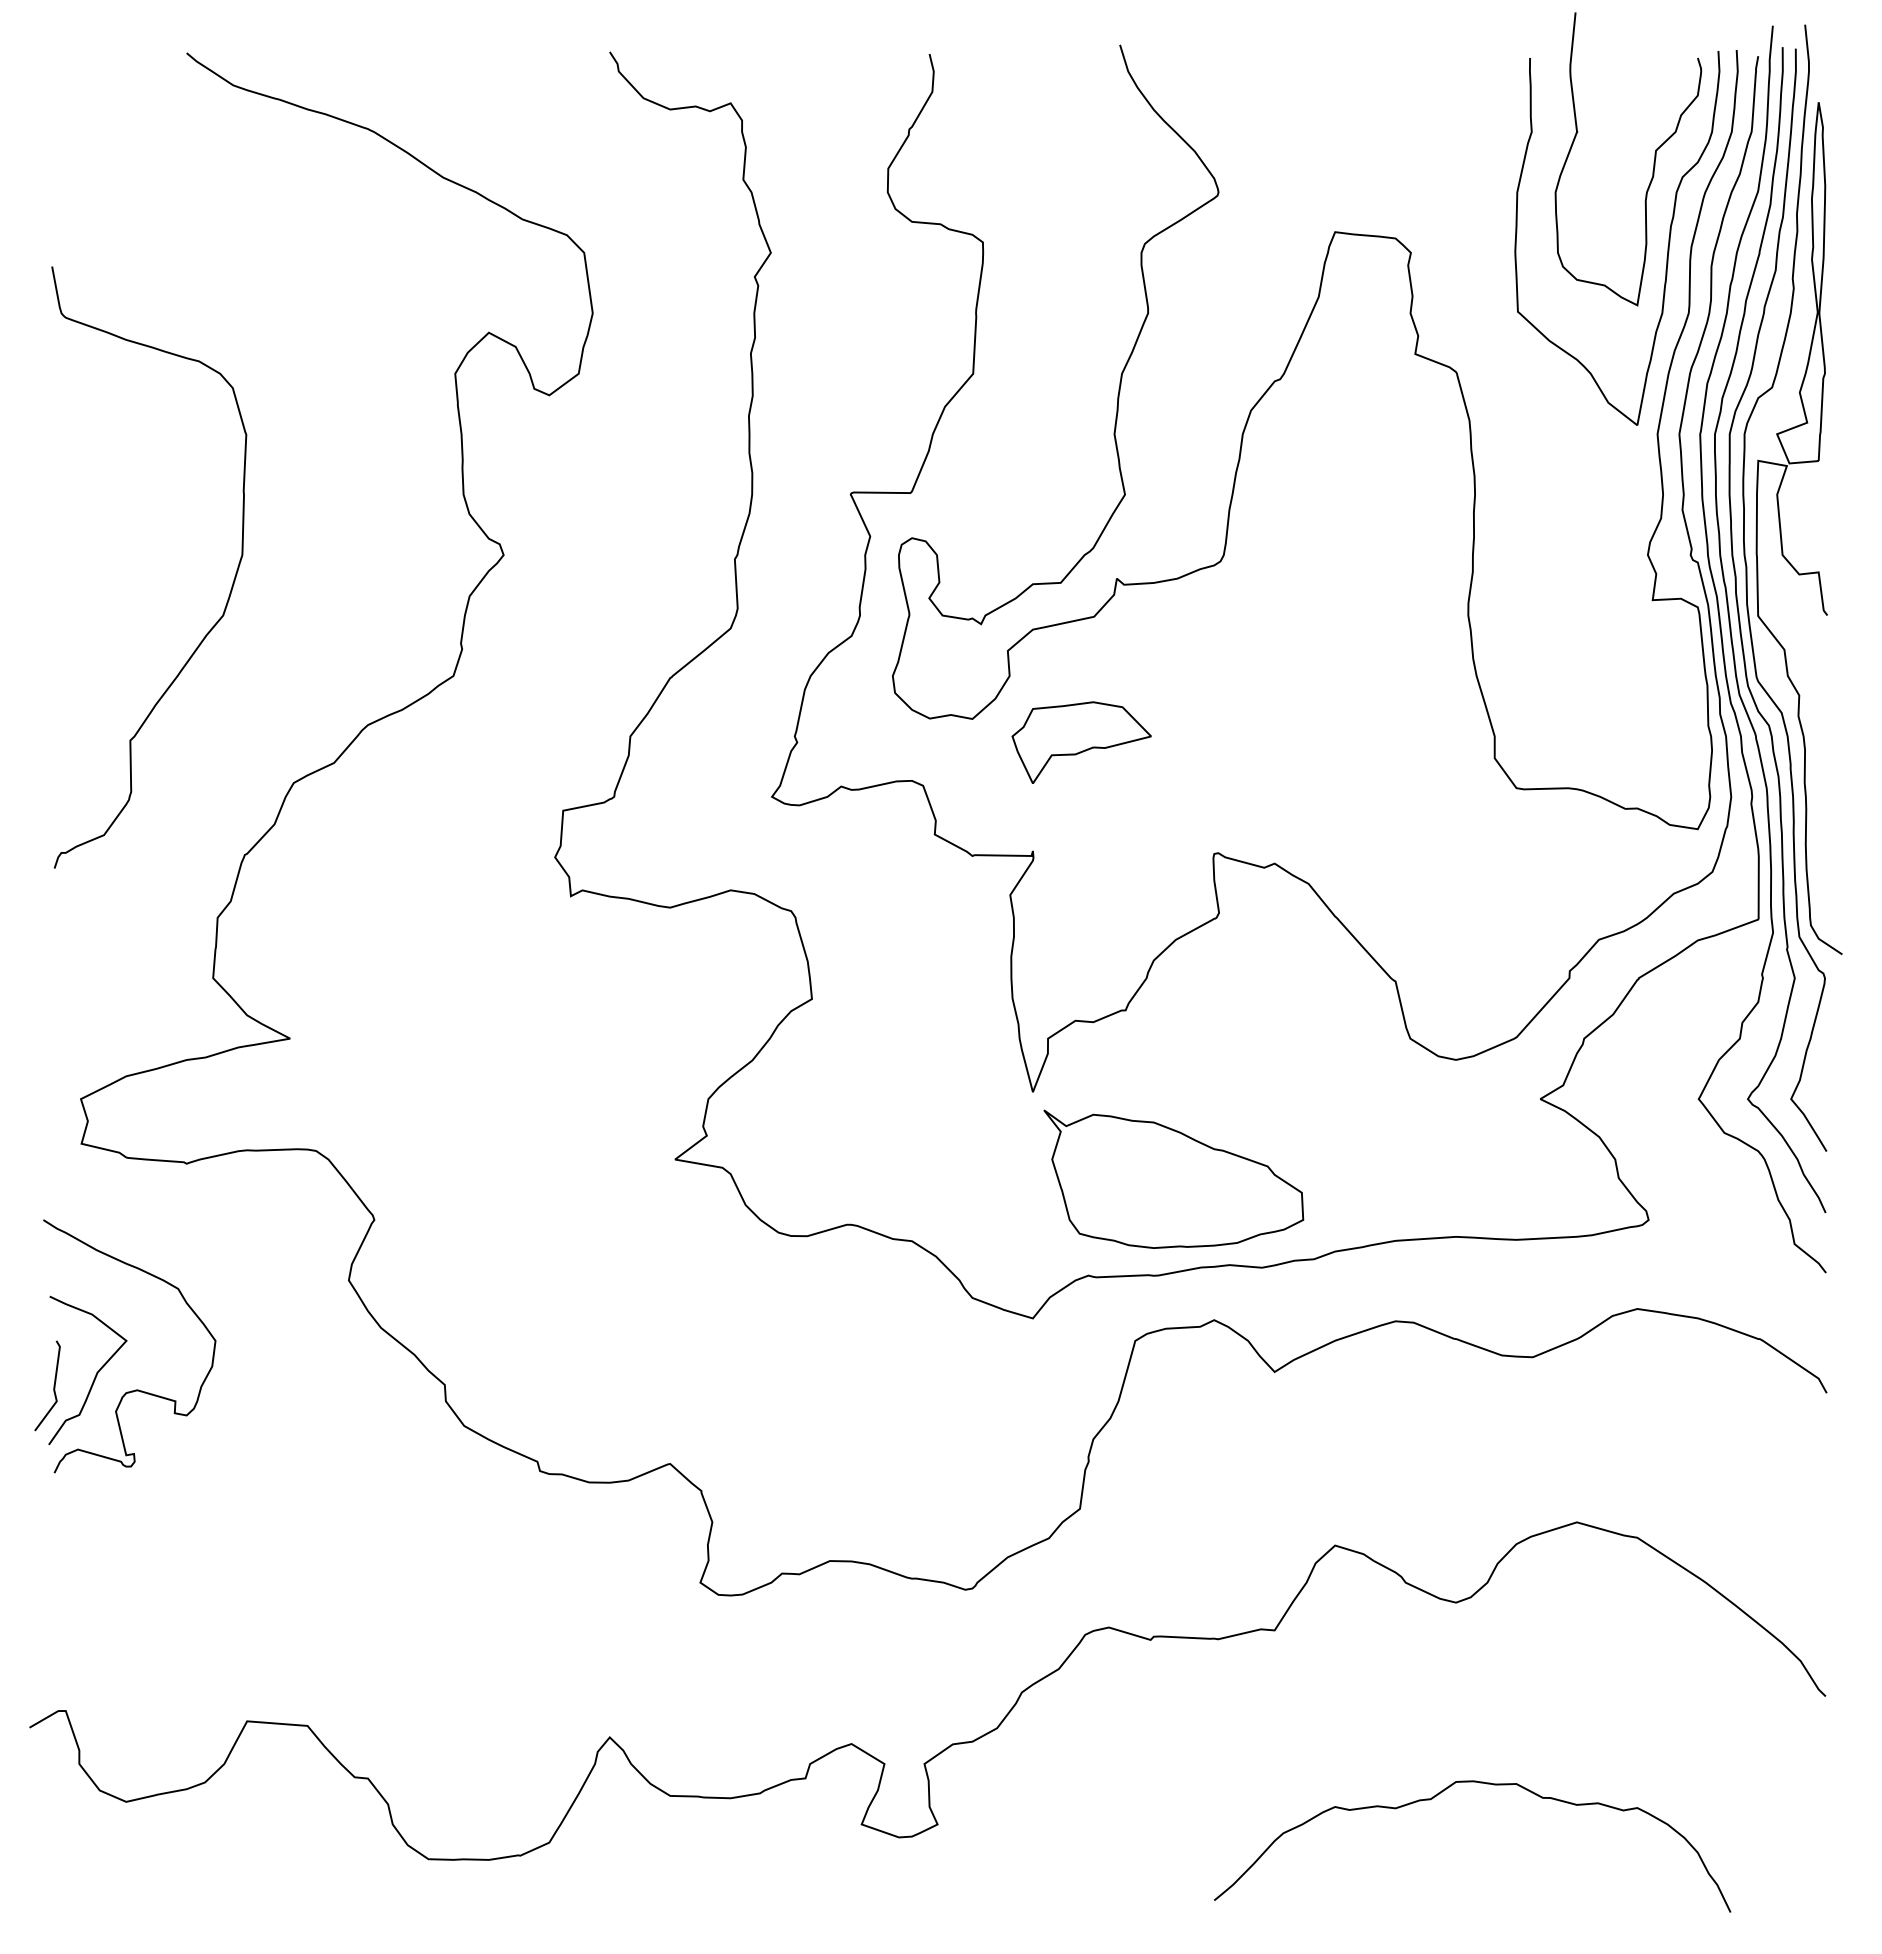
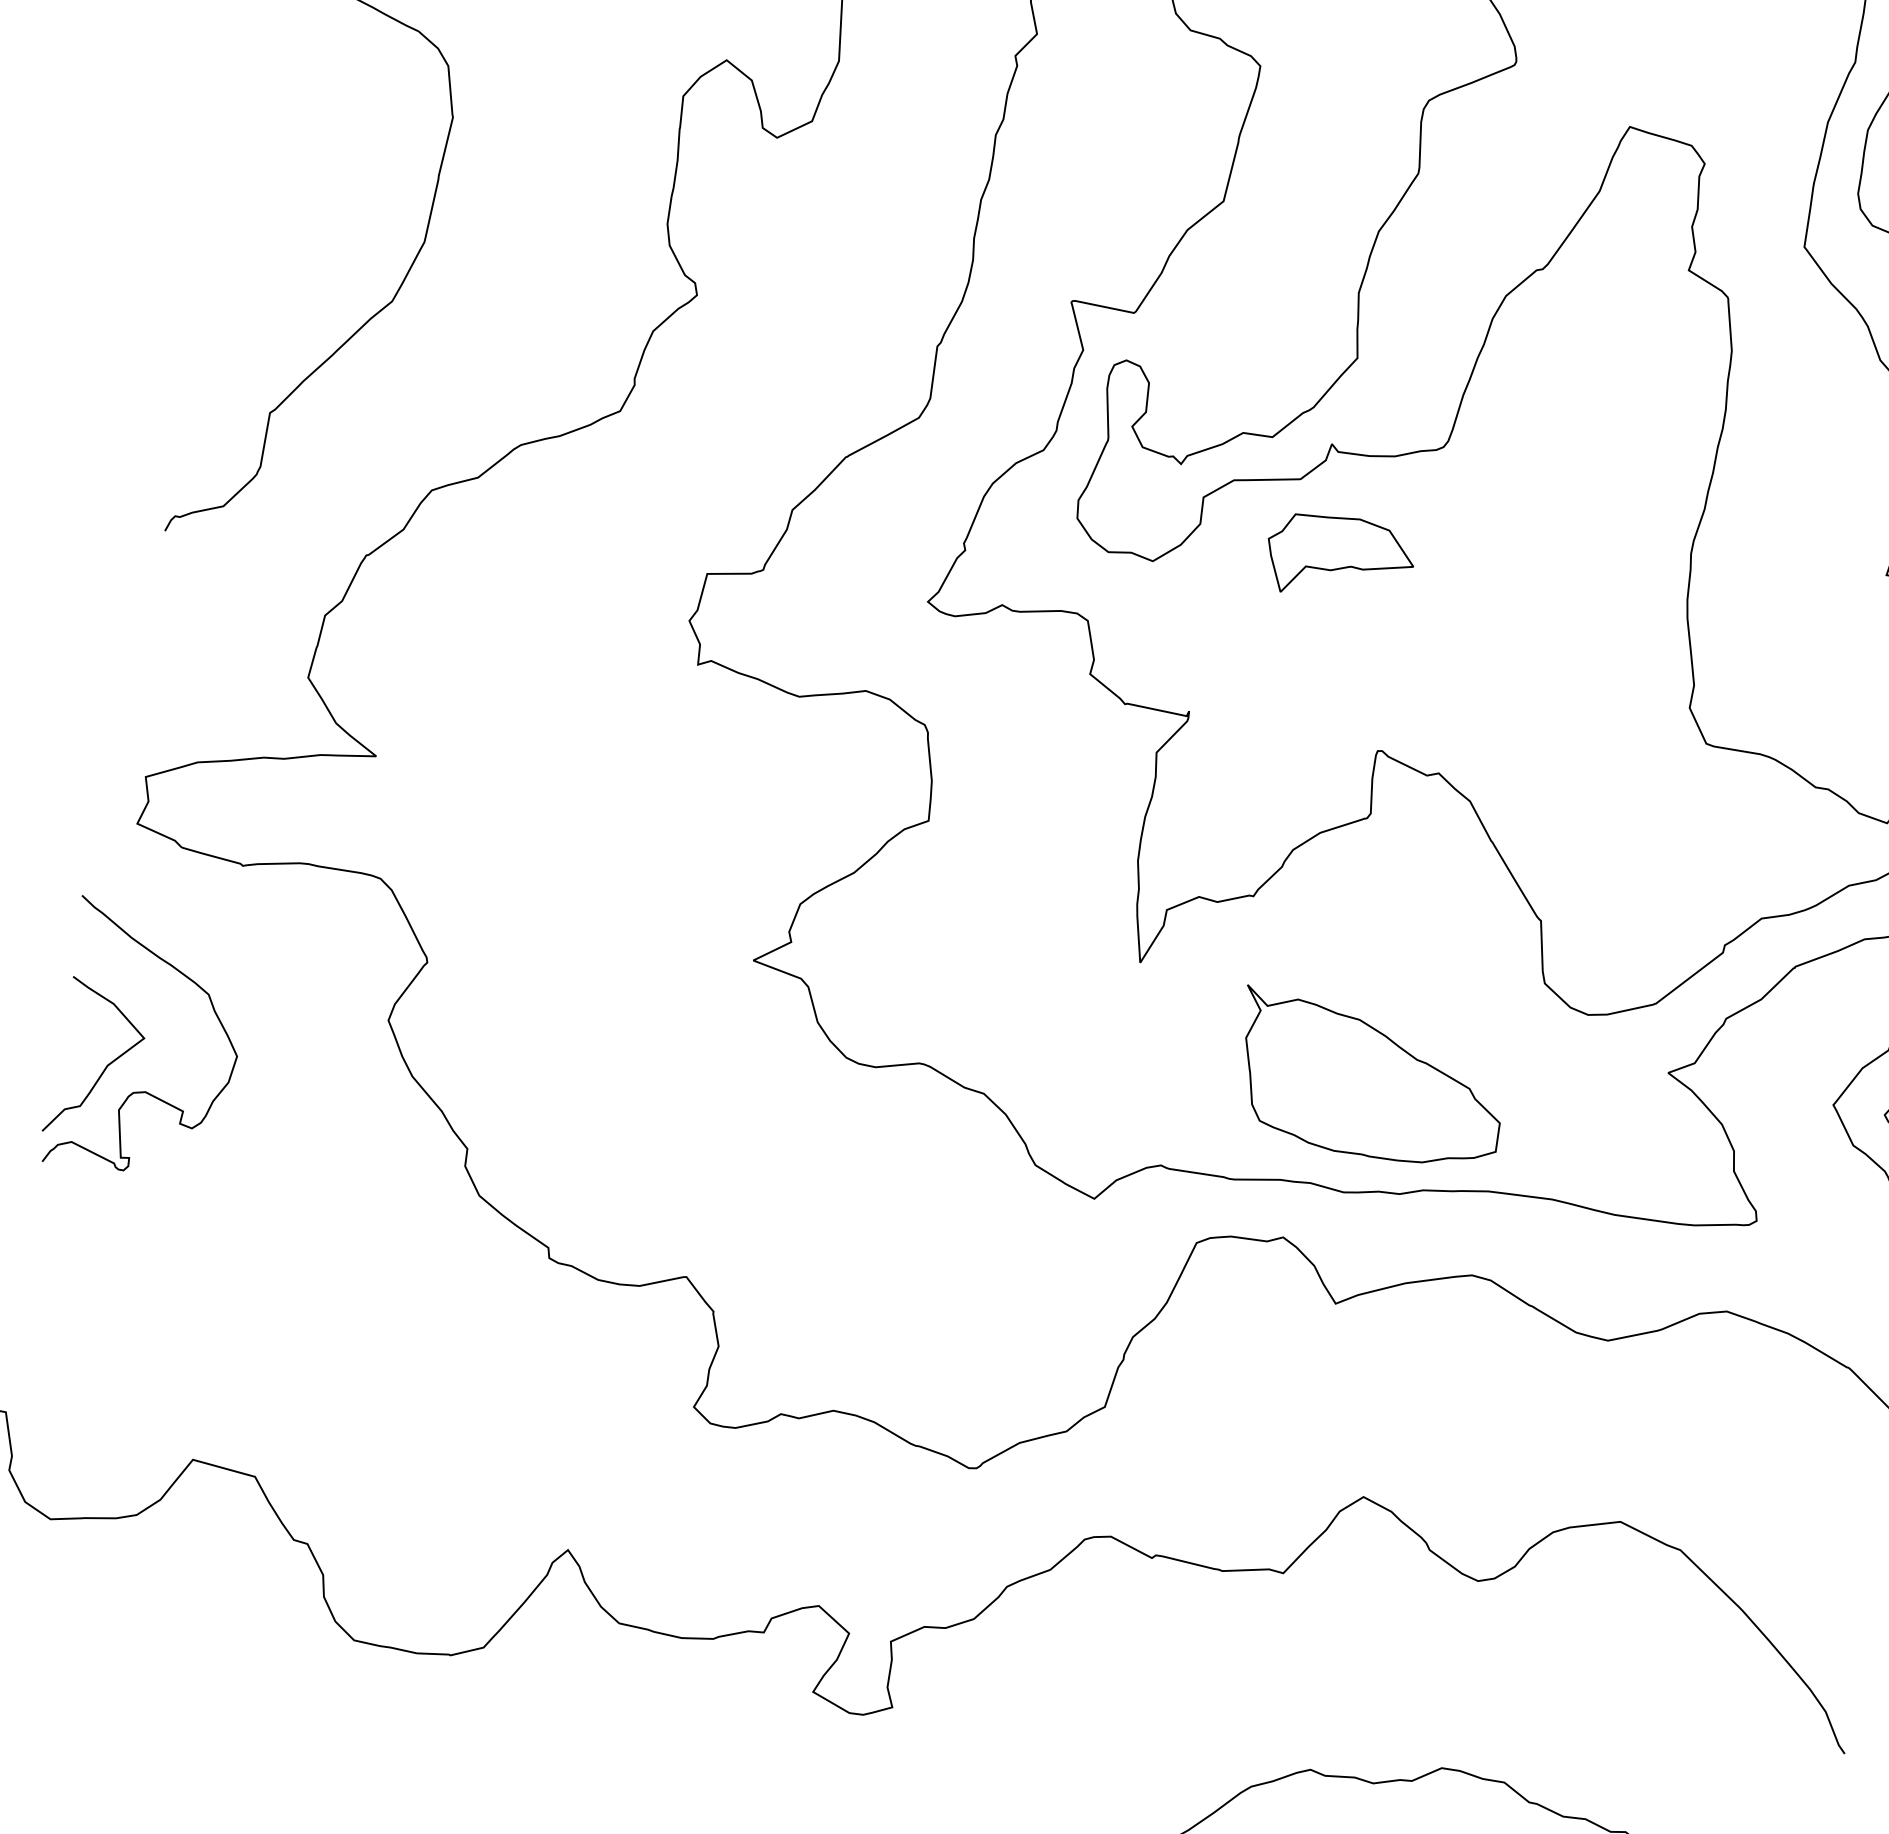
part: (1081, 742) -> (1339, 559), moved
part: (1173, 1178) -> (1368, 1082), moved
line: (53, 1385) -> (59, 1070), removed

